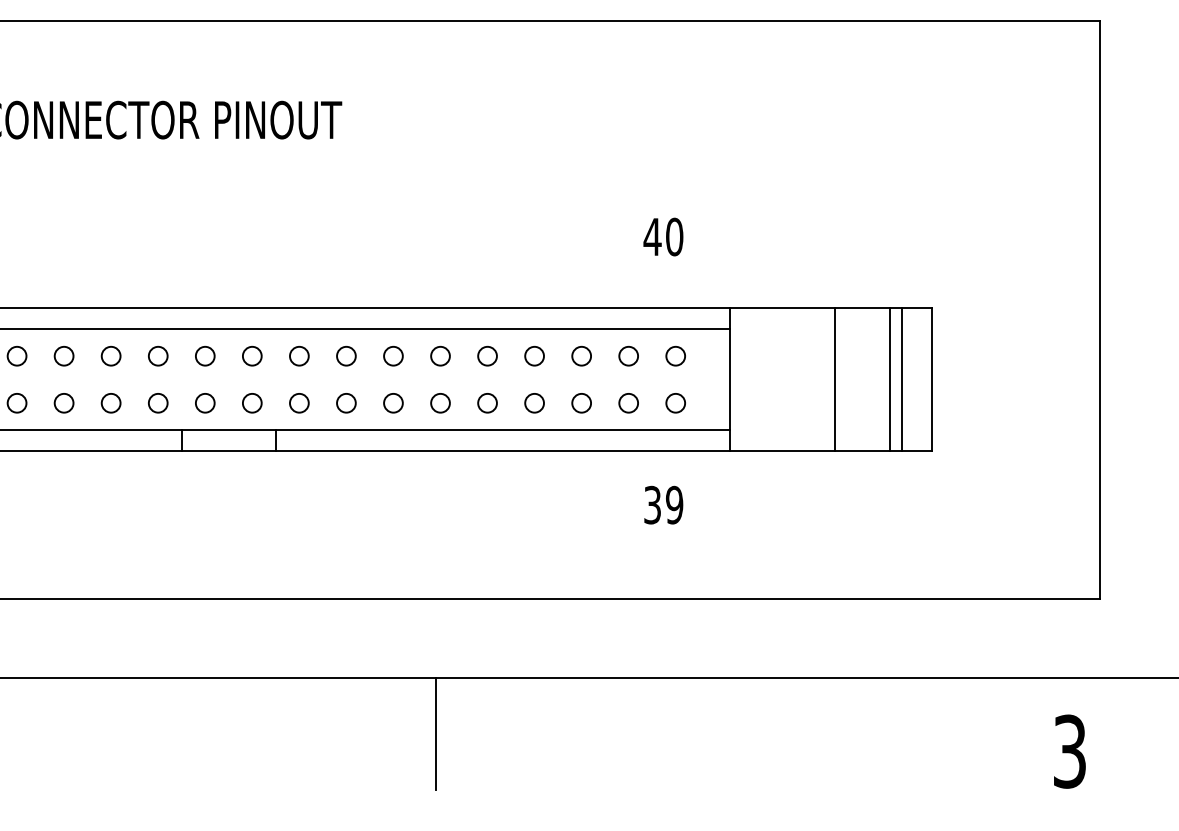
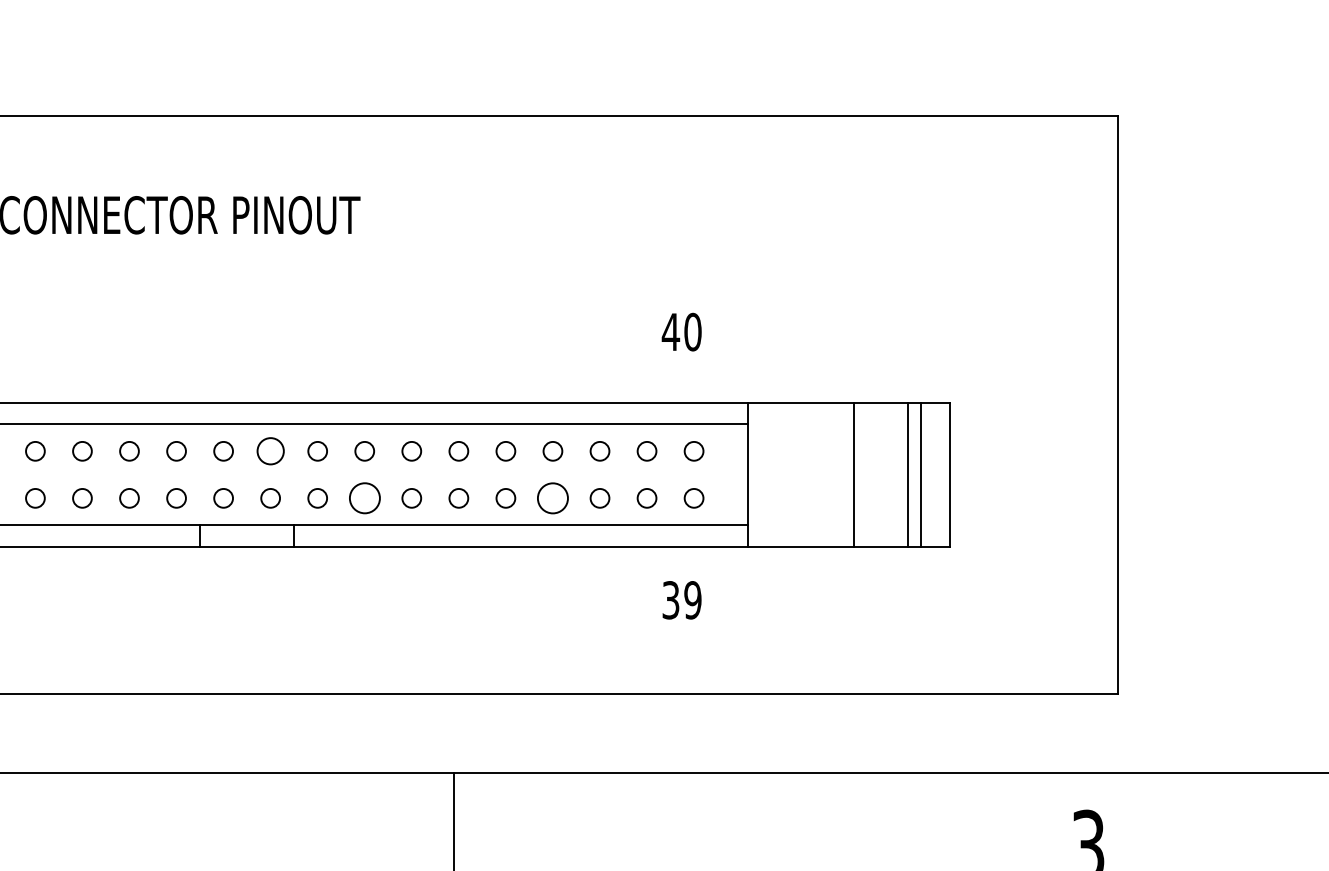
circle: (252, 356) -> (270, 451), size x1.4
circle: (534, 402) -> (552, 497), size x1.6
circle: (346, 403) -> (364, 498), size x1.6

